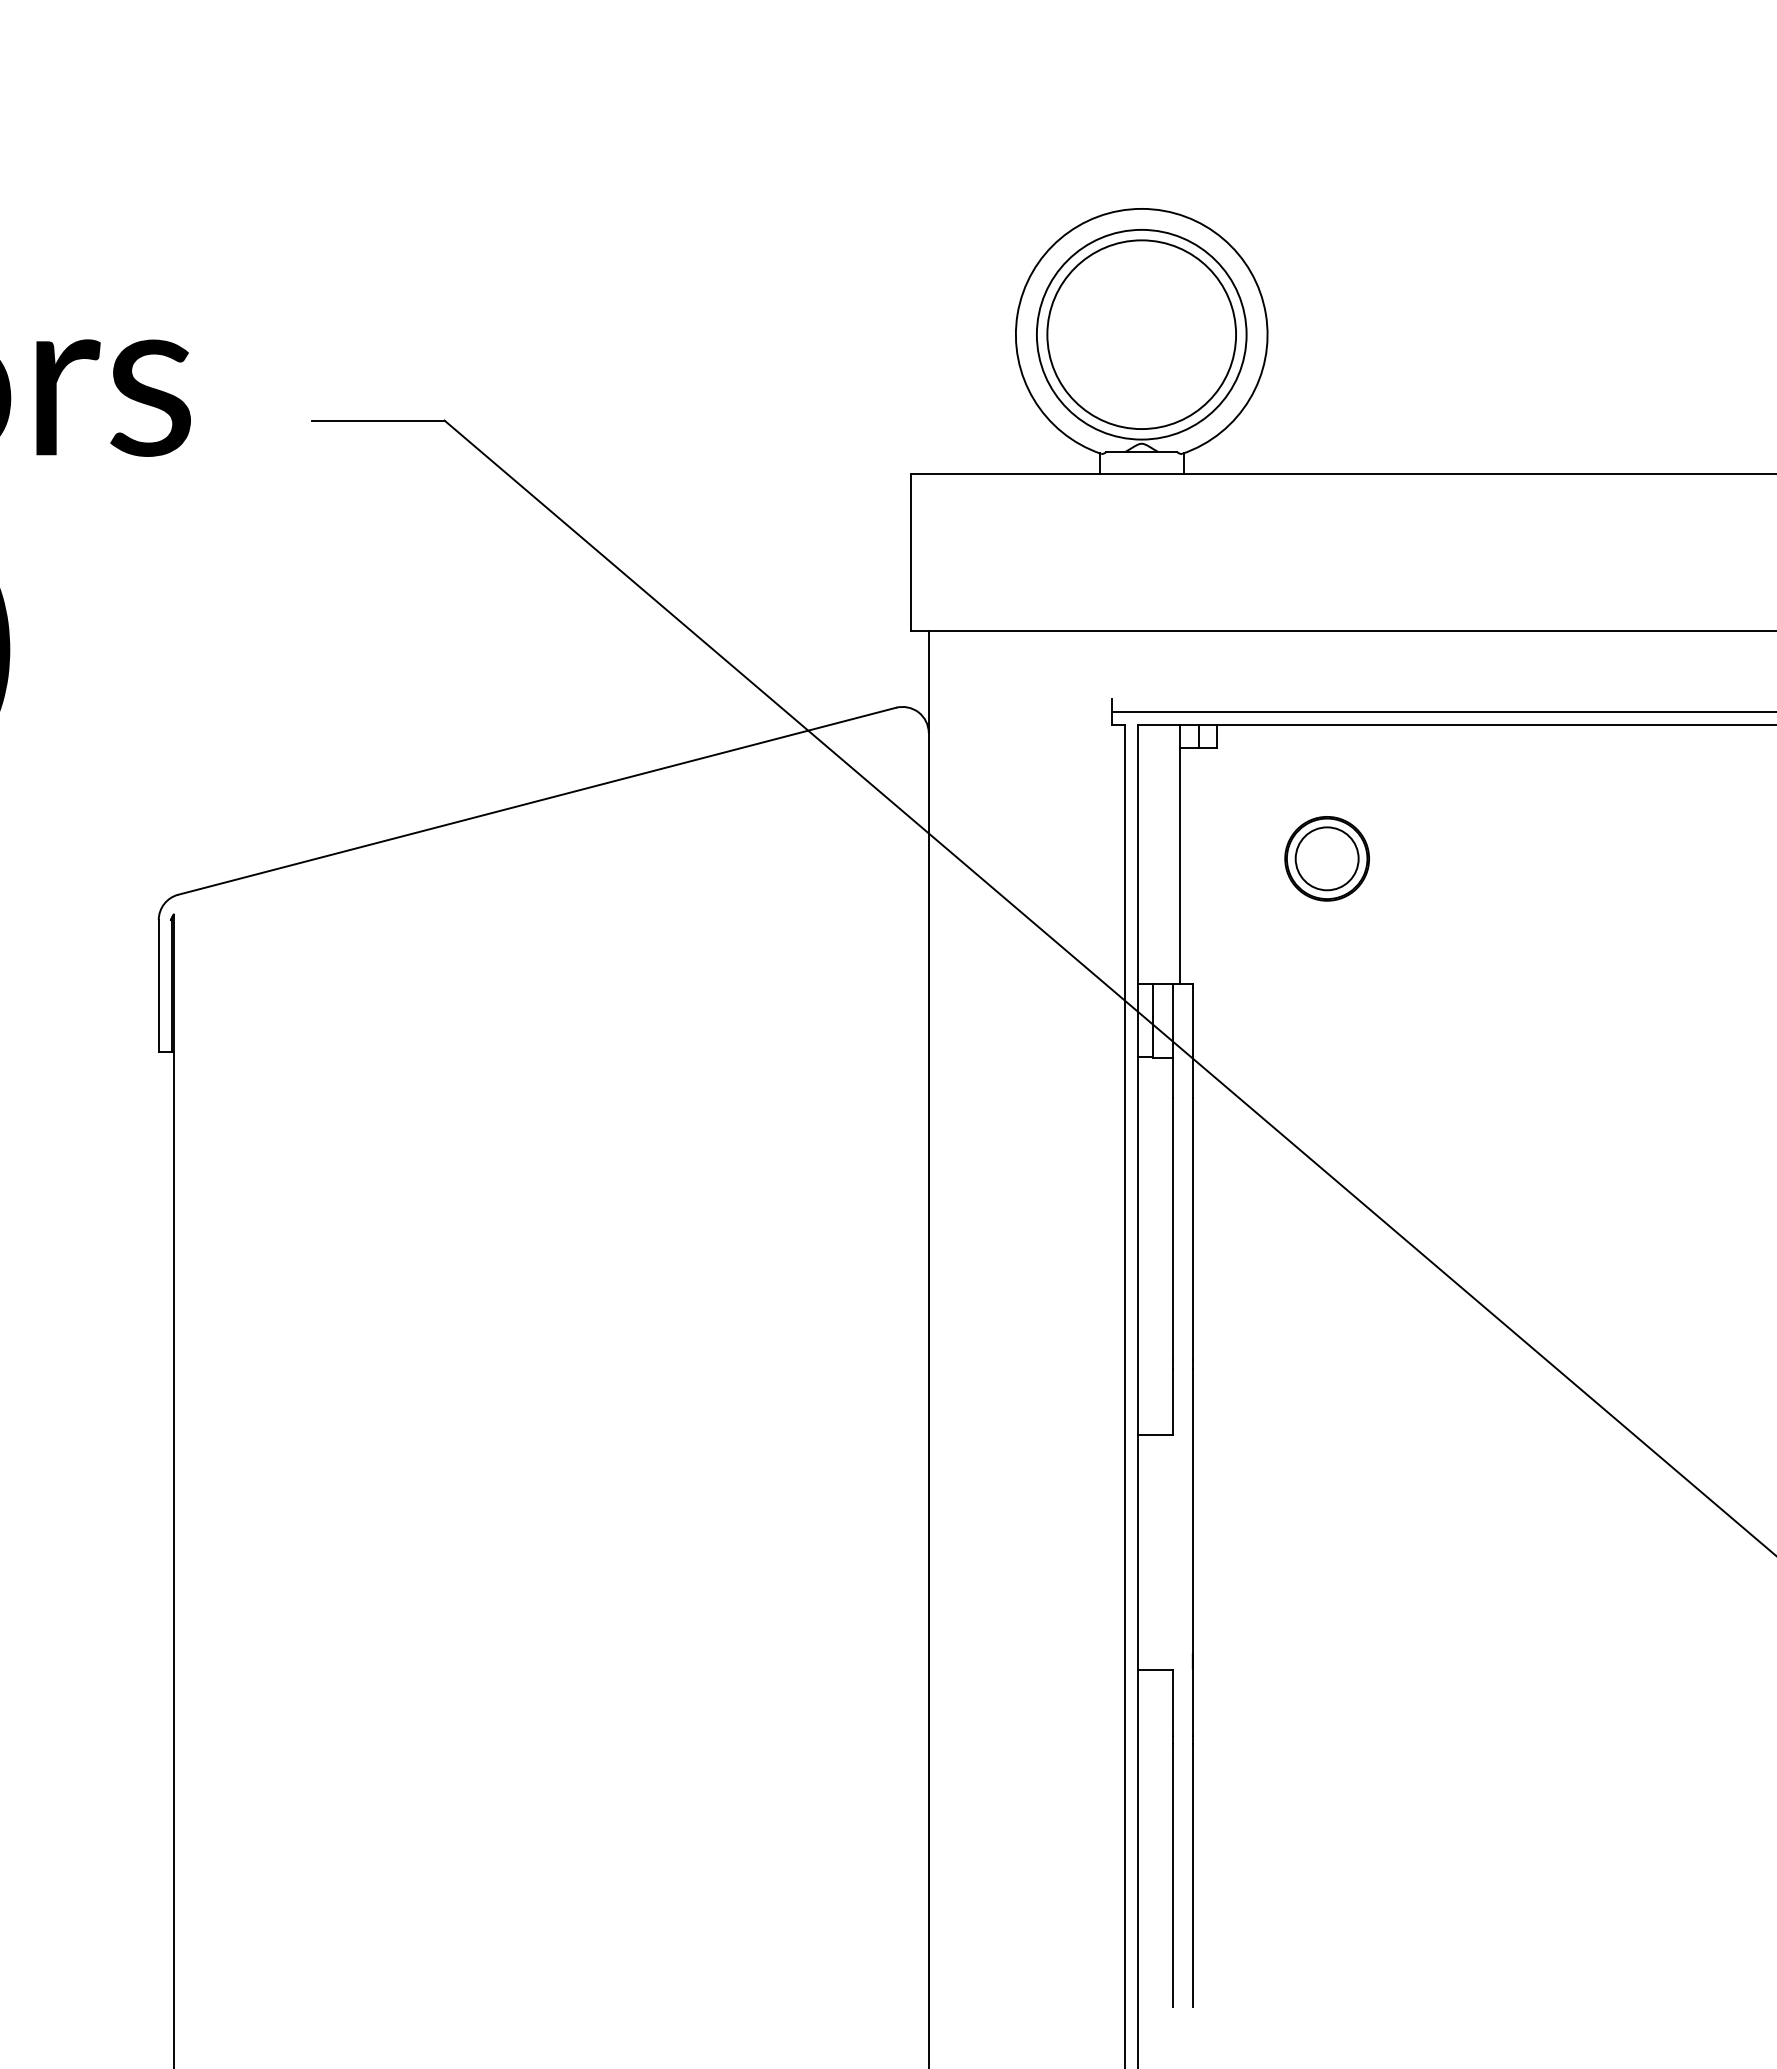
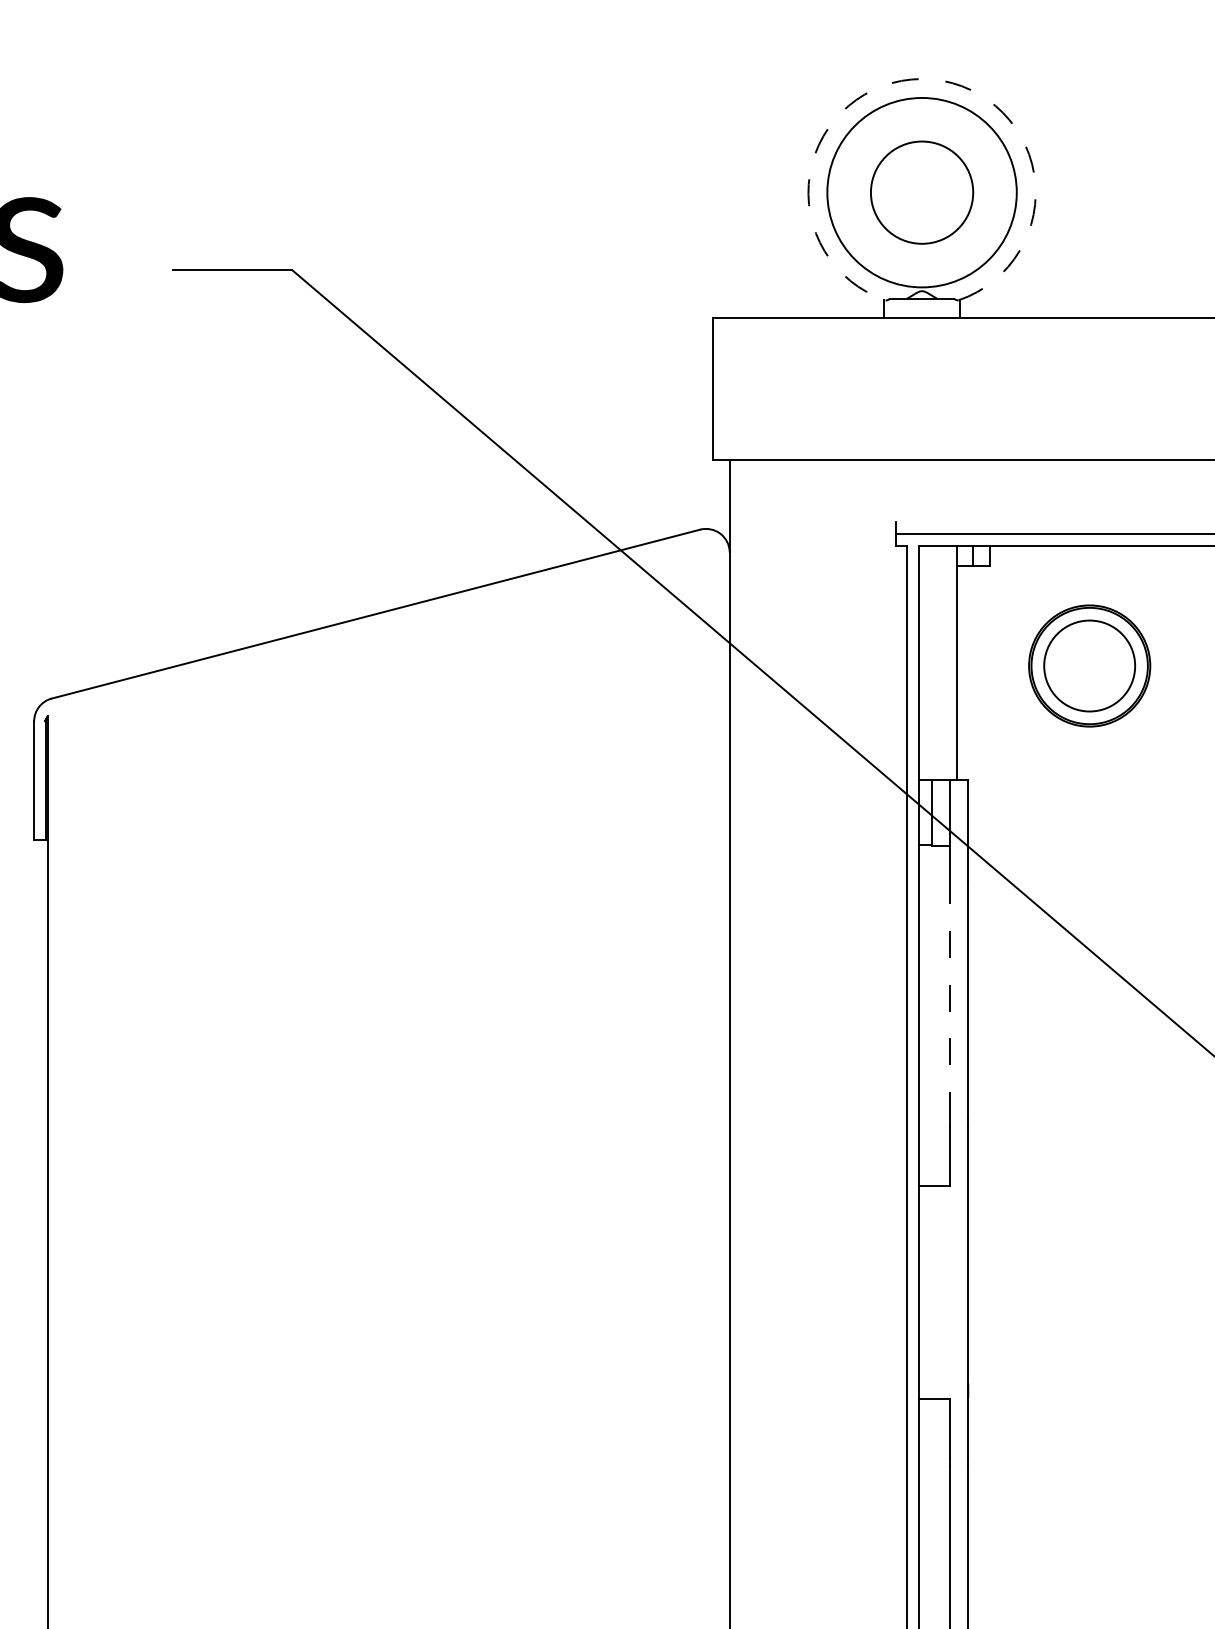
arc: (1141, 208) -> (921, 78), solid -> dashed
circle: (1141, 334) -> (921, 192), size x0.6
part: (1326, 858) -> (1088, 665), size x1.6
line: (1172, 1228) -> (949, 1000), solid -> dashed

